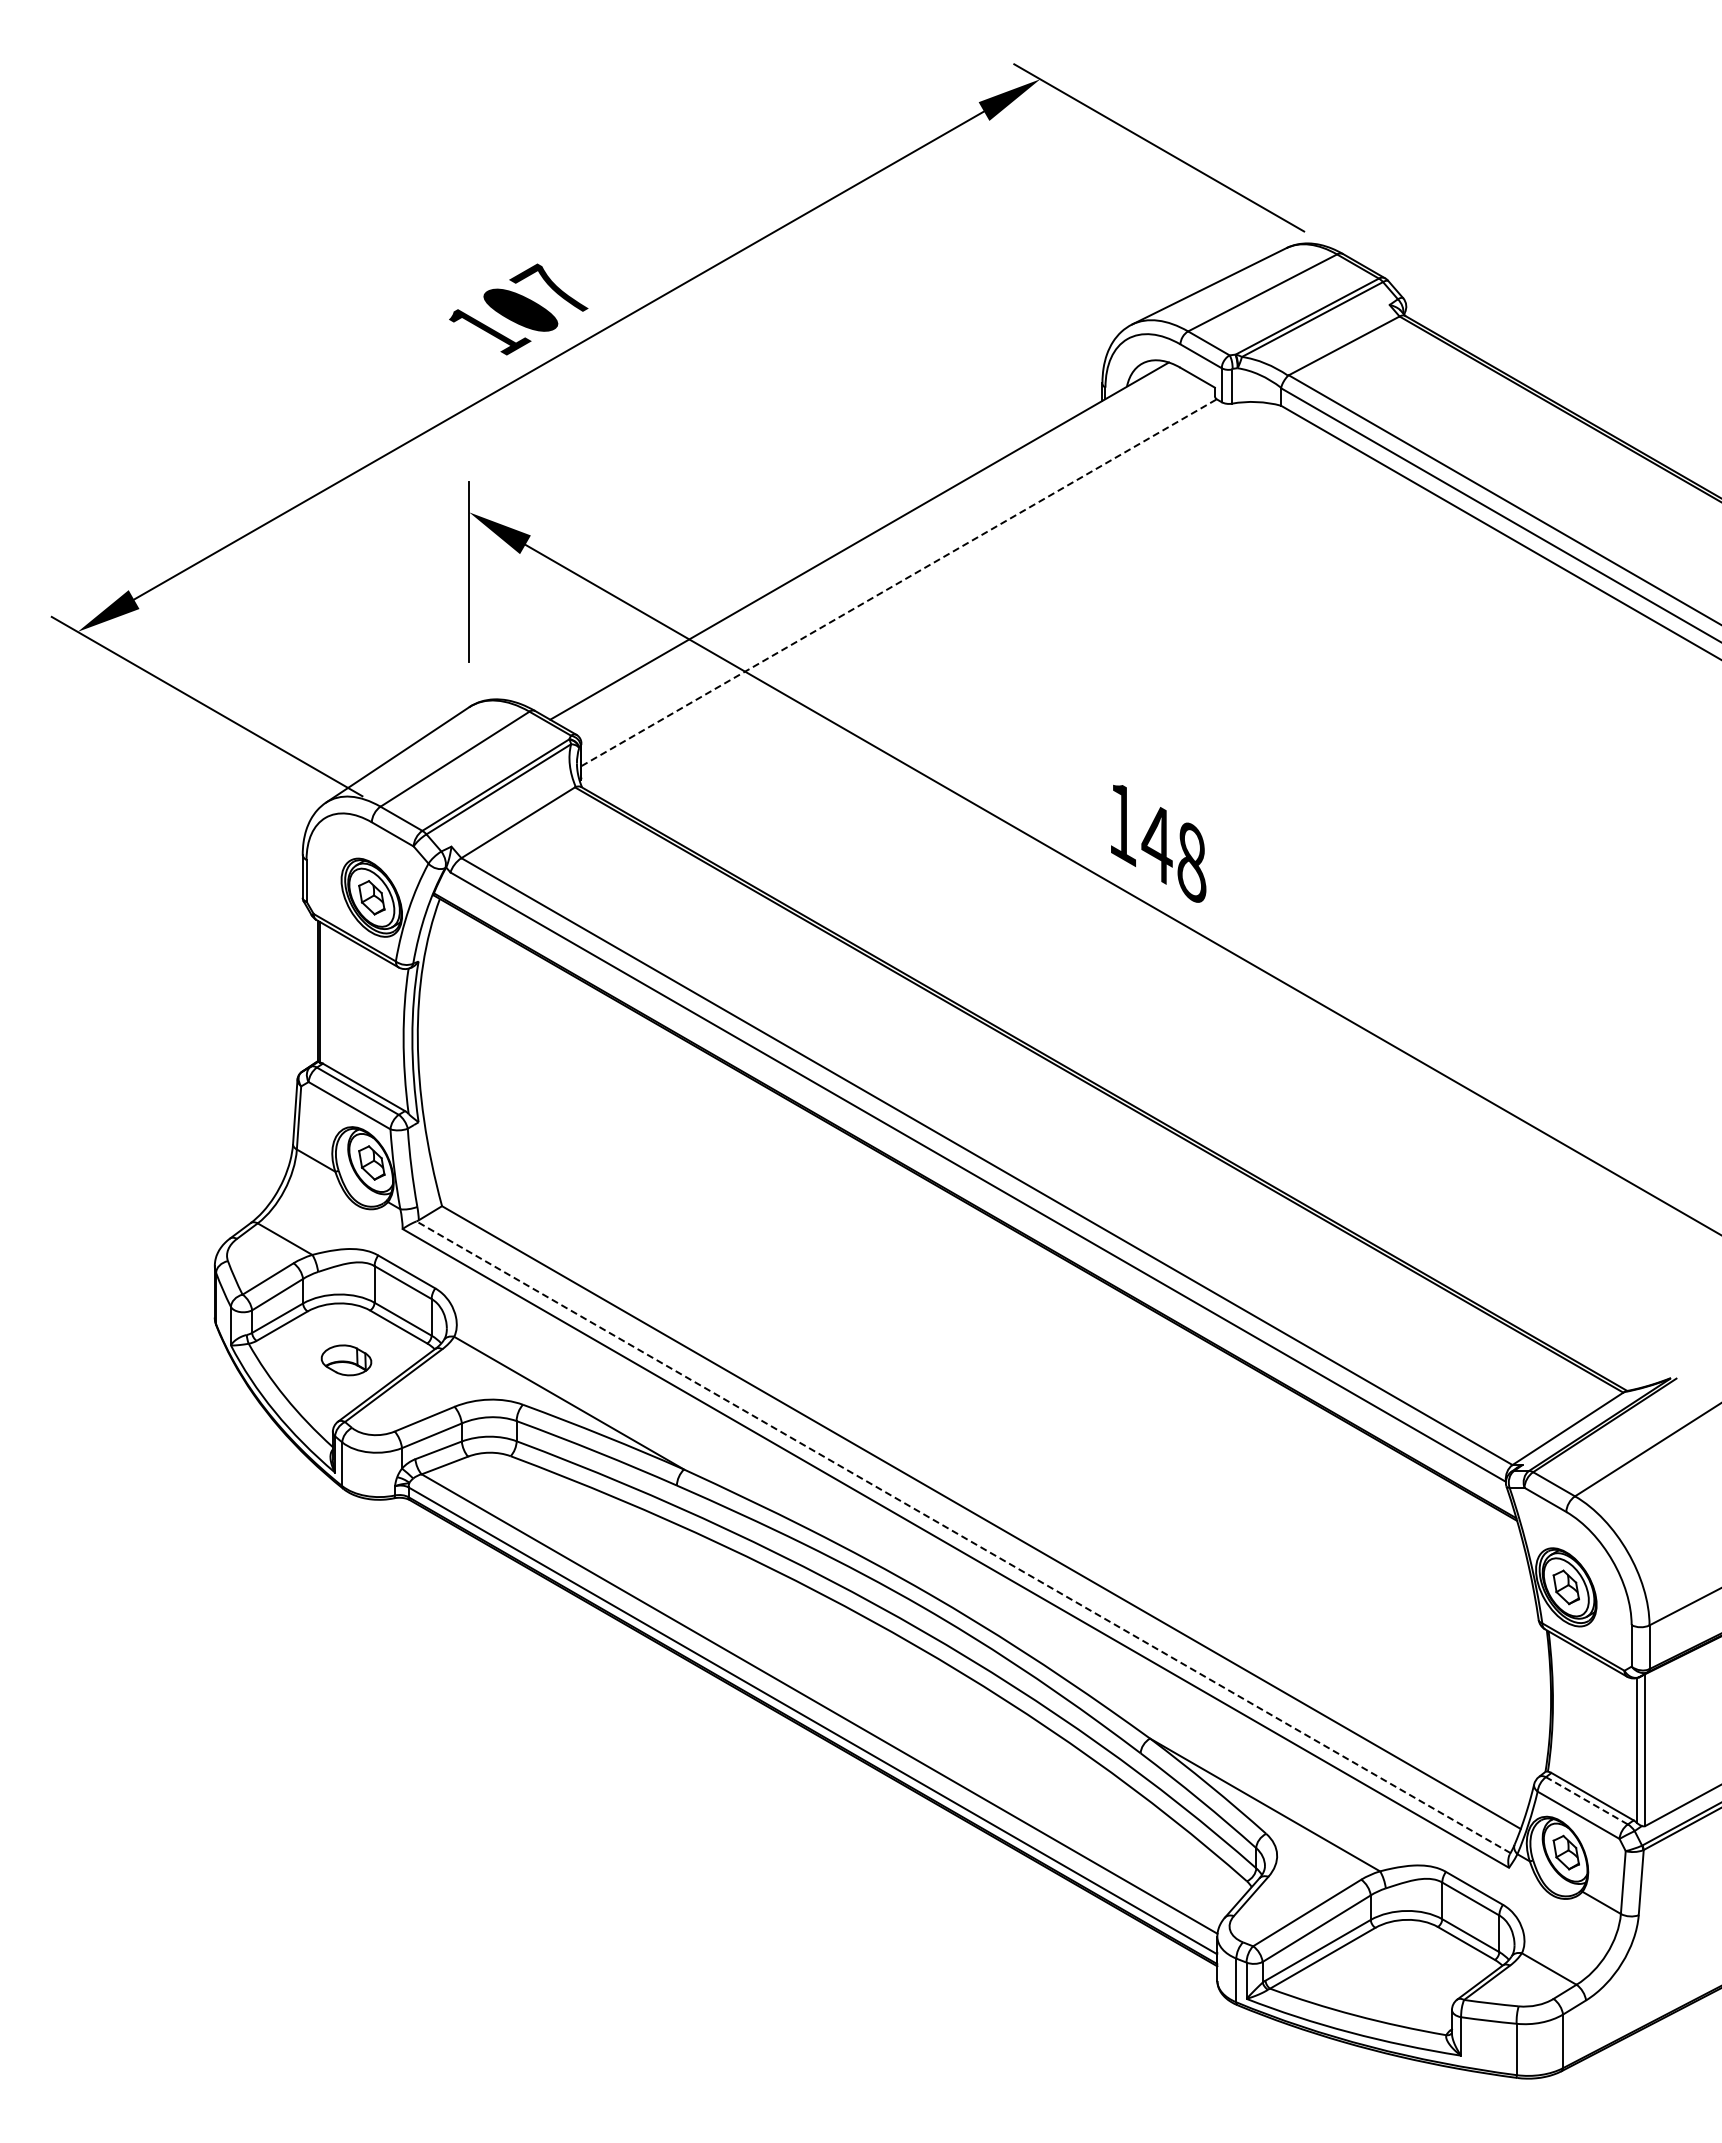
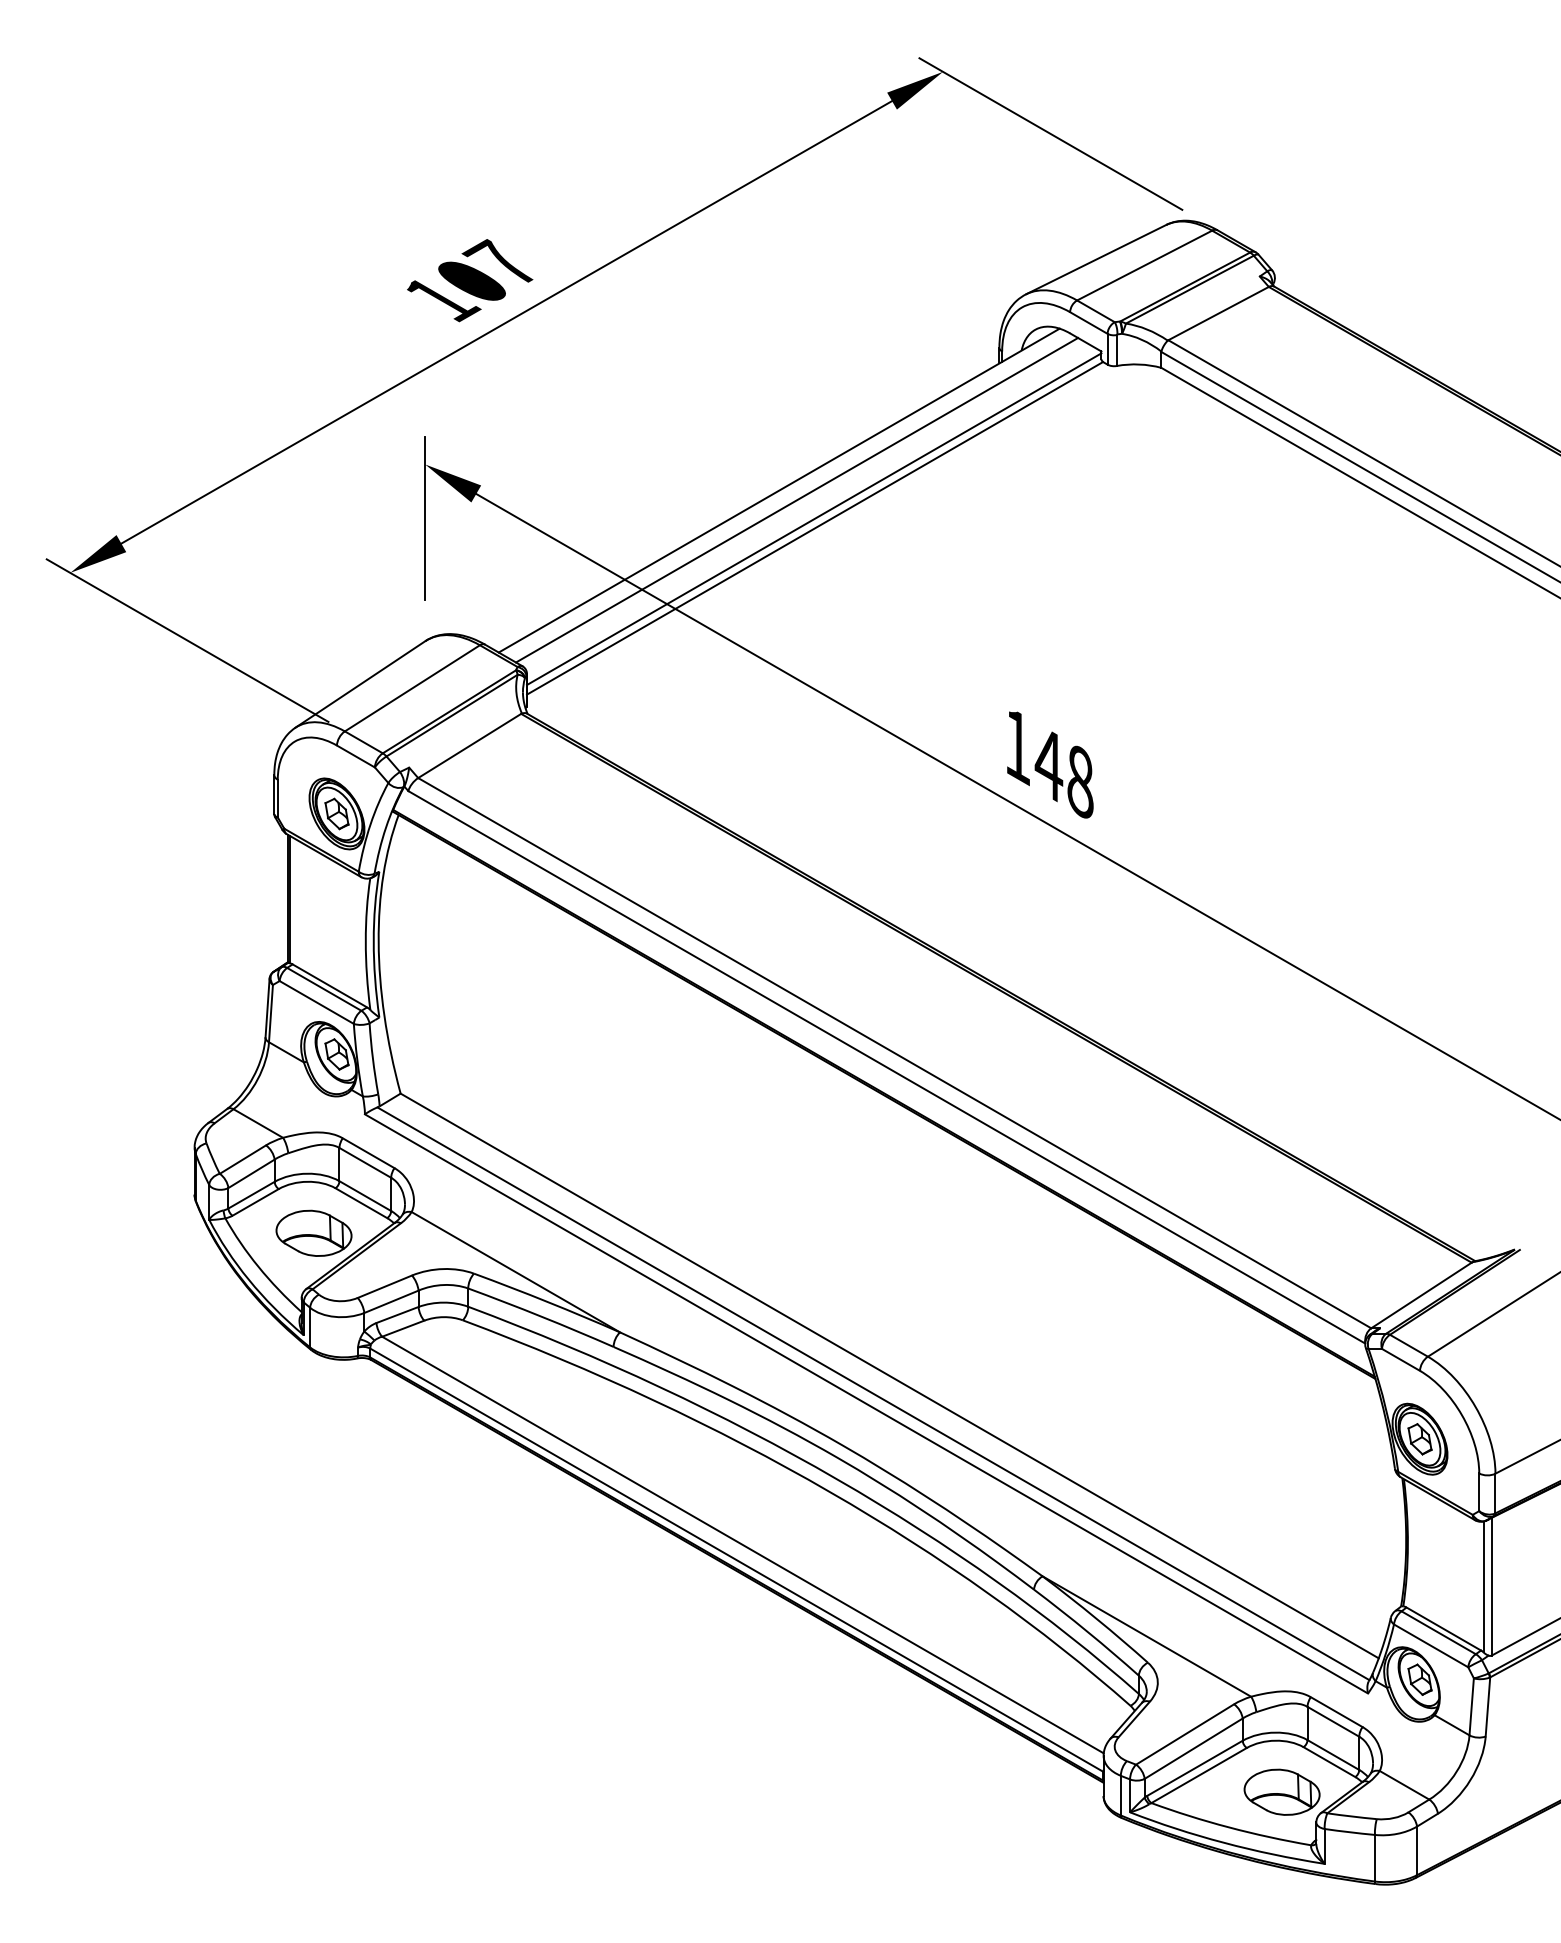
line: (879, 551) -> (797, 500), added
line: (897, 572) -> (813, 519), added
line: (899, 582) -> (815, 528), dashed -> solid
part: (346, 1360) -> (314, 1233), size x1.67
line: (963, 1537) -> (873, 1394), dashed -> solid
line: (1586, 1800) -> (1438, 1632), dashed -> solid
part: (1414, 1976) -> (1282, 1792), added

